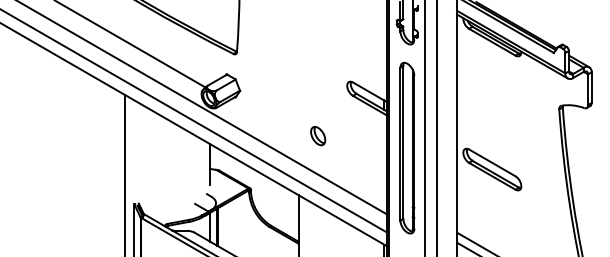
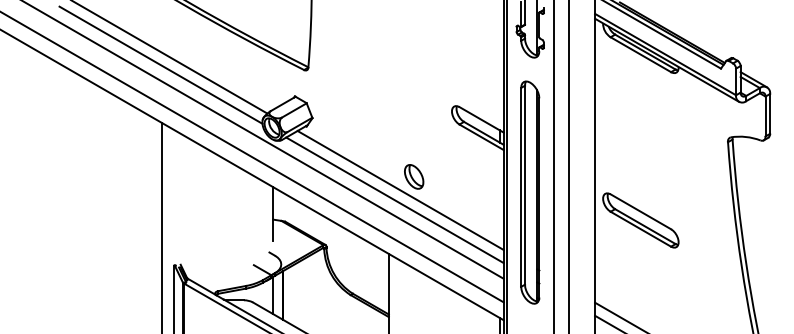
line: (123, 49) -> (160, 64), added
line: (307, 146) -> (400, 190), added
line: (303, 154) -> (394, 200), added

